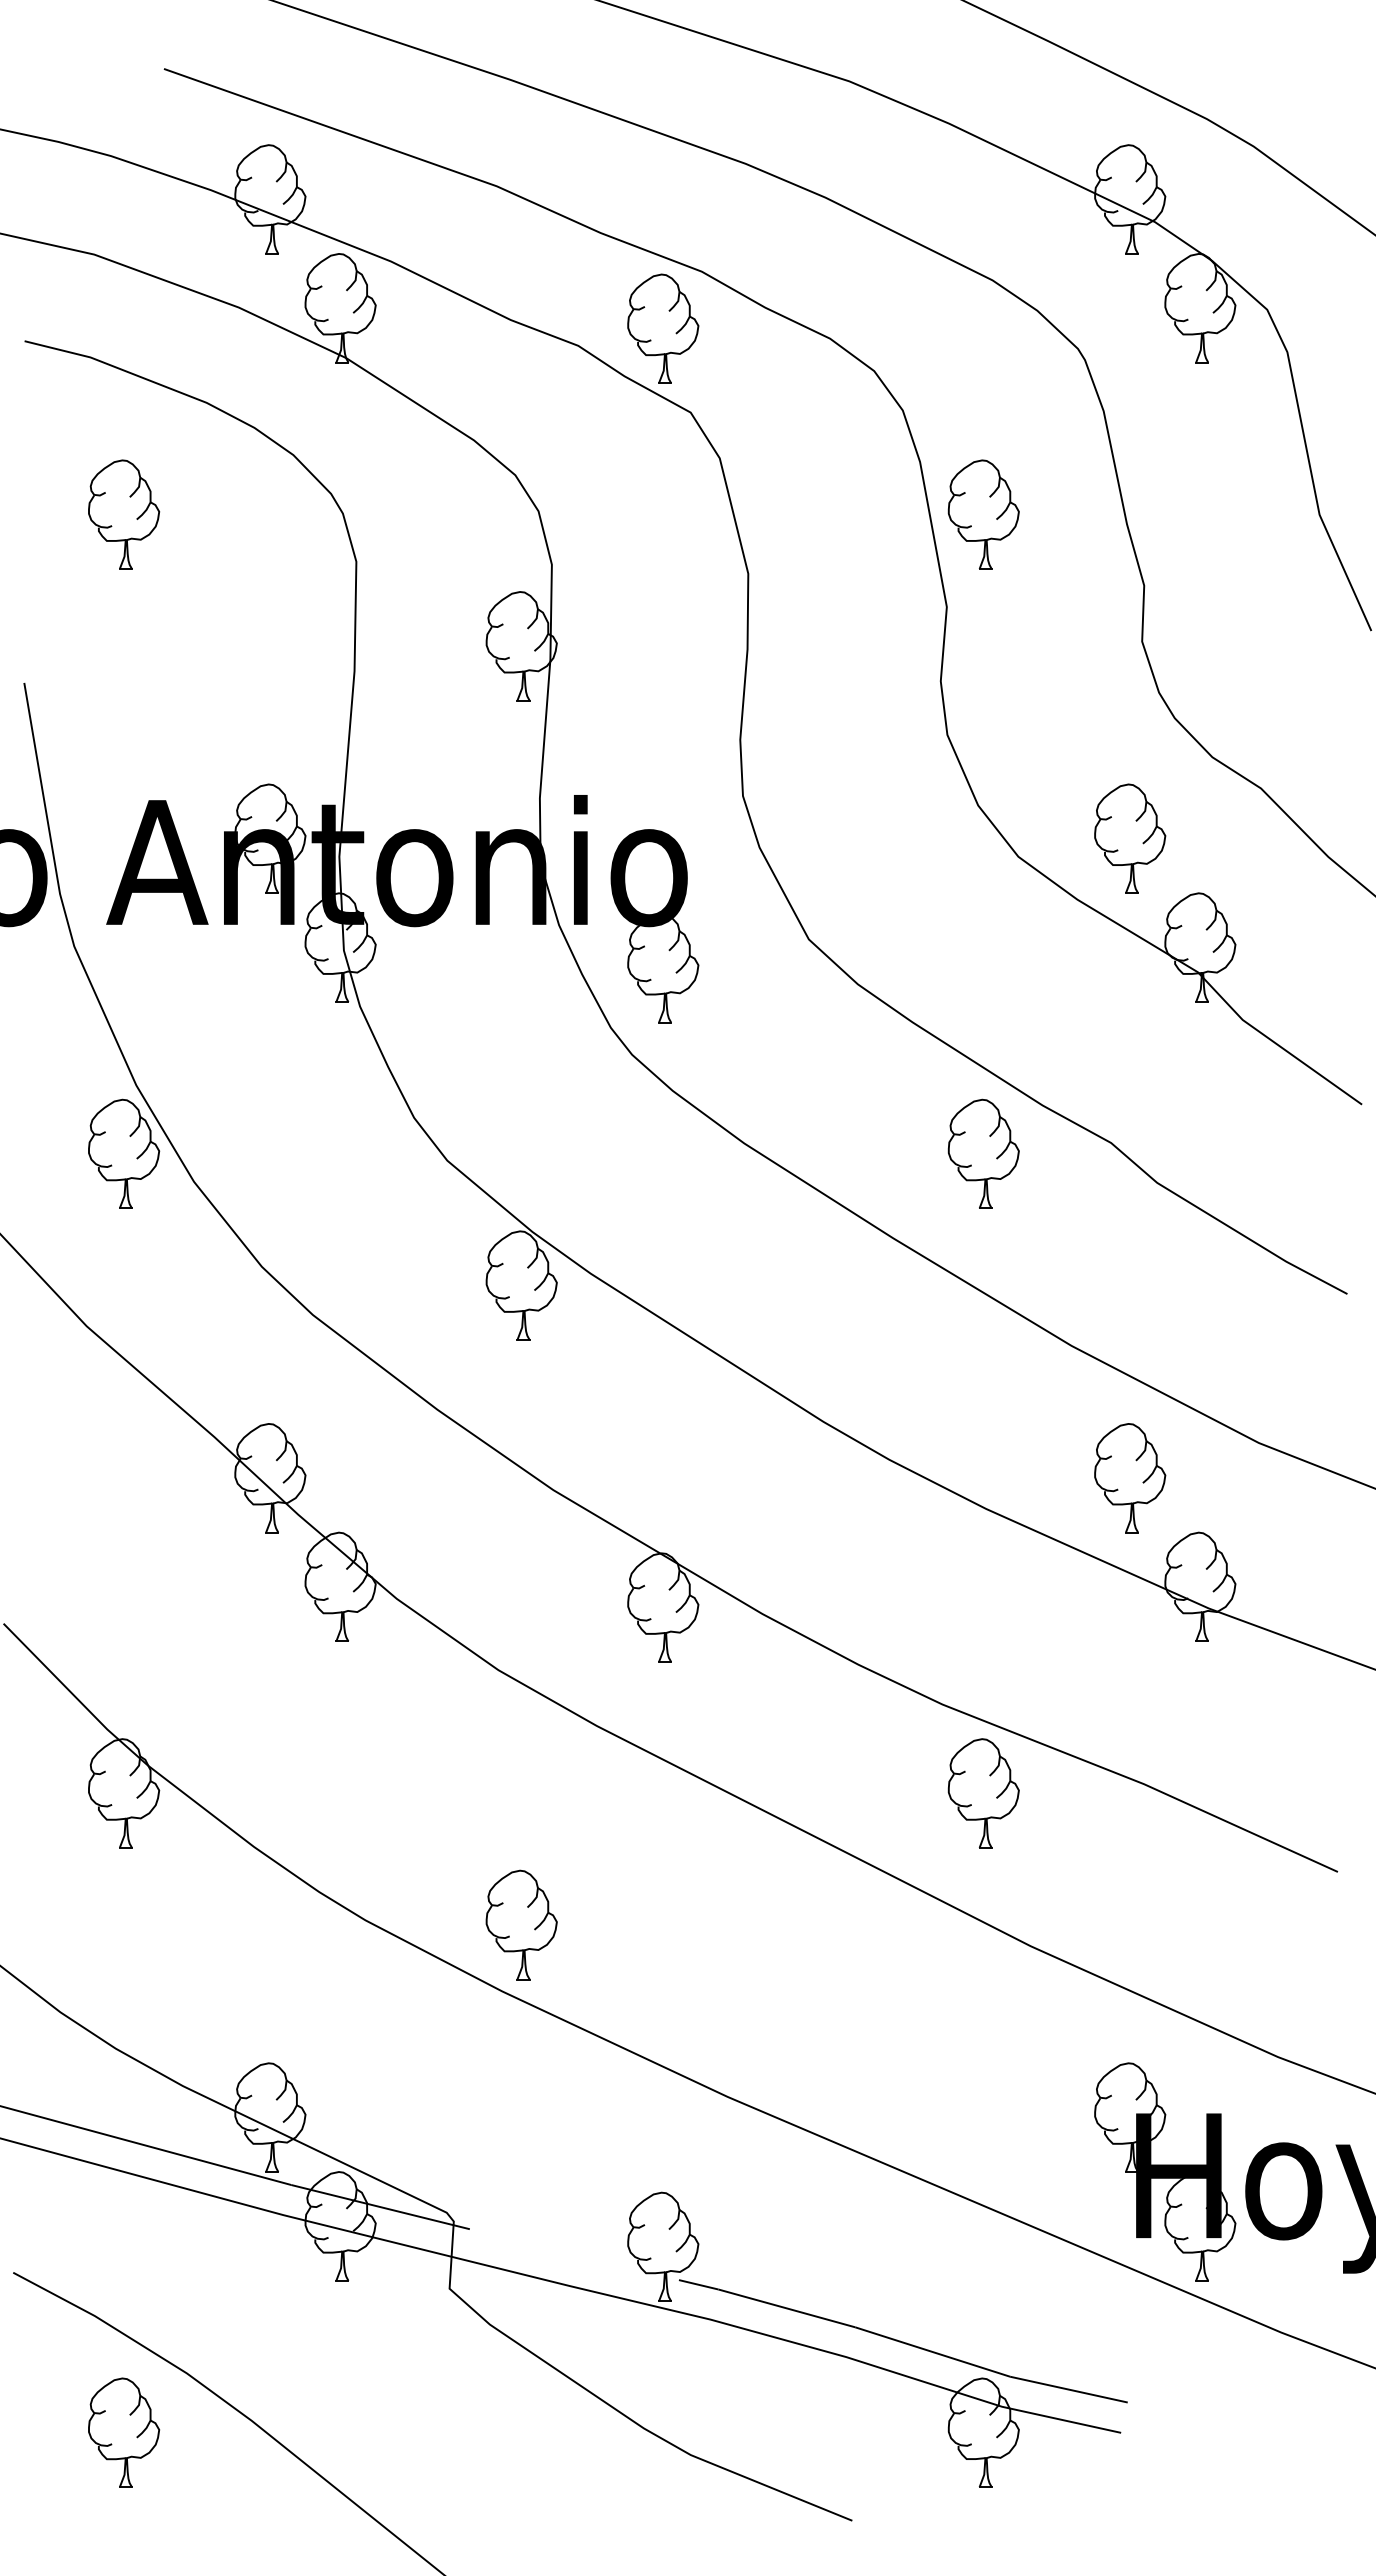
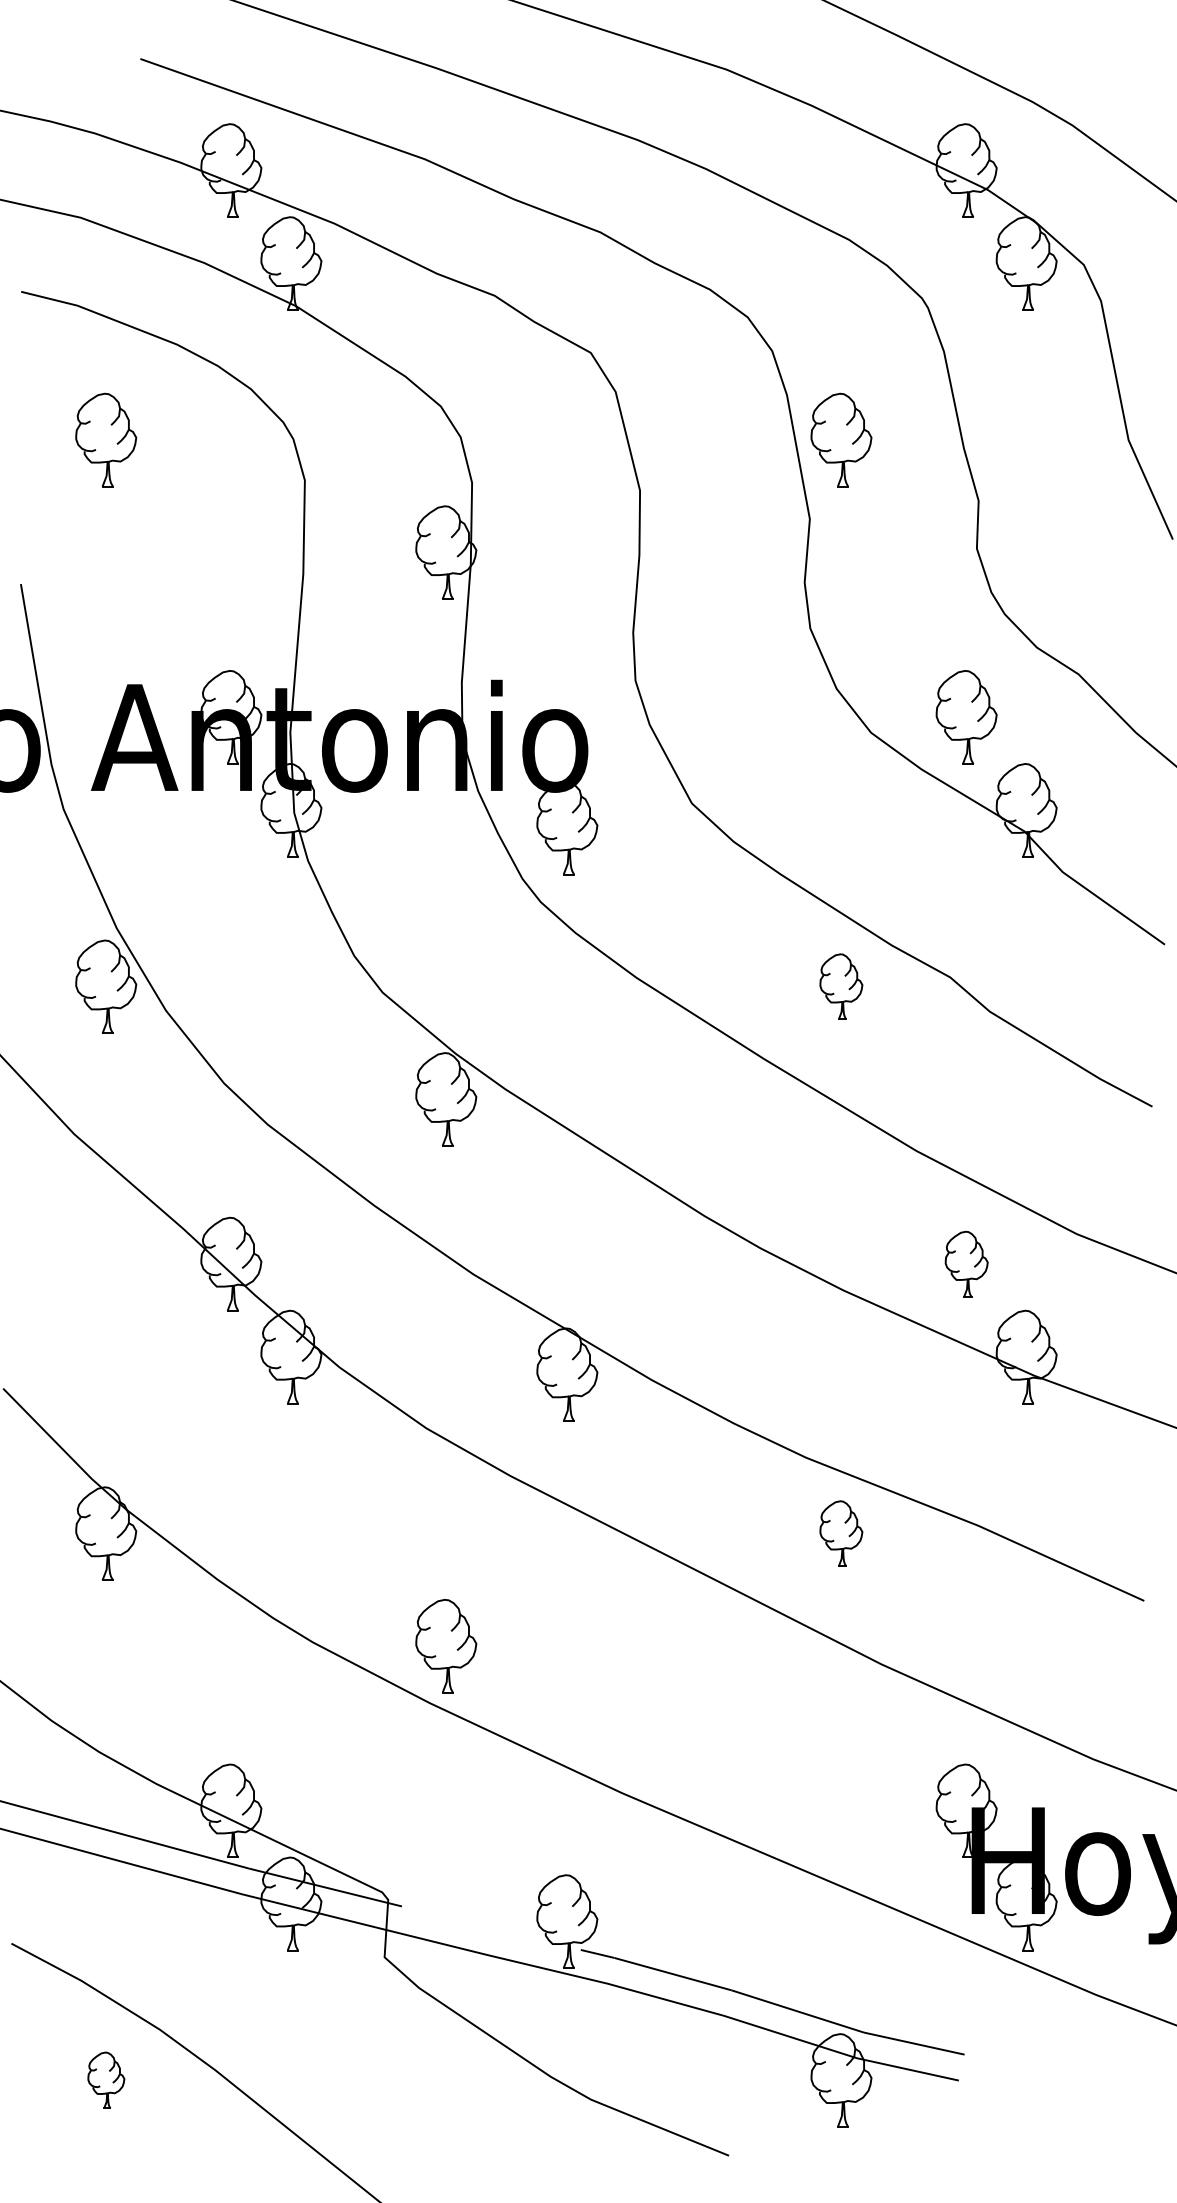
part: (663, 328) -> (567, 280), removed
part: (983, 1153) -> (841, 986), size x0.7
part: (1130, 1478) -> (966, 1264), size x0.7
part: (983, 1793) -> (841, 1533), size x0.7
part: (124, 2432) -> (106, 2080), size x0.6

